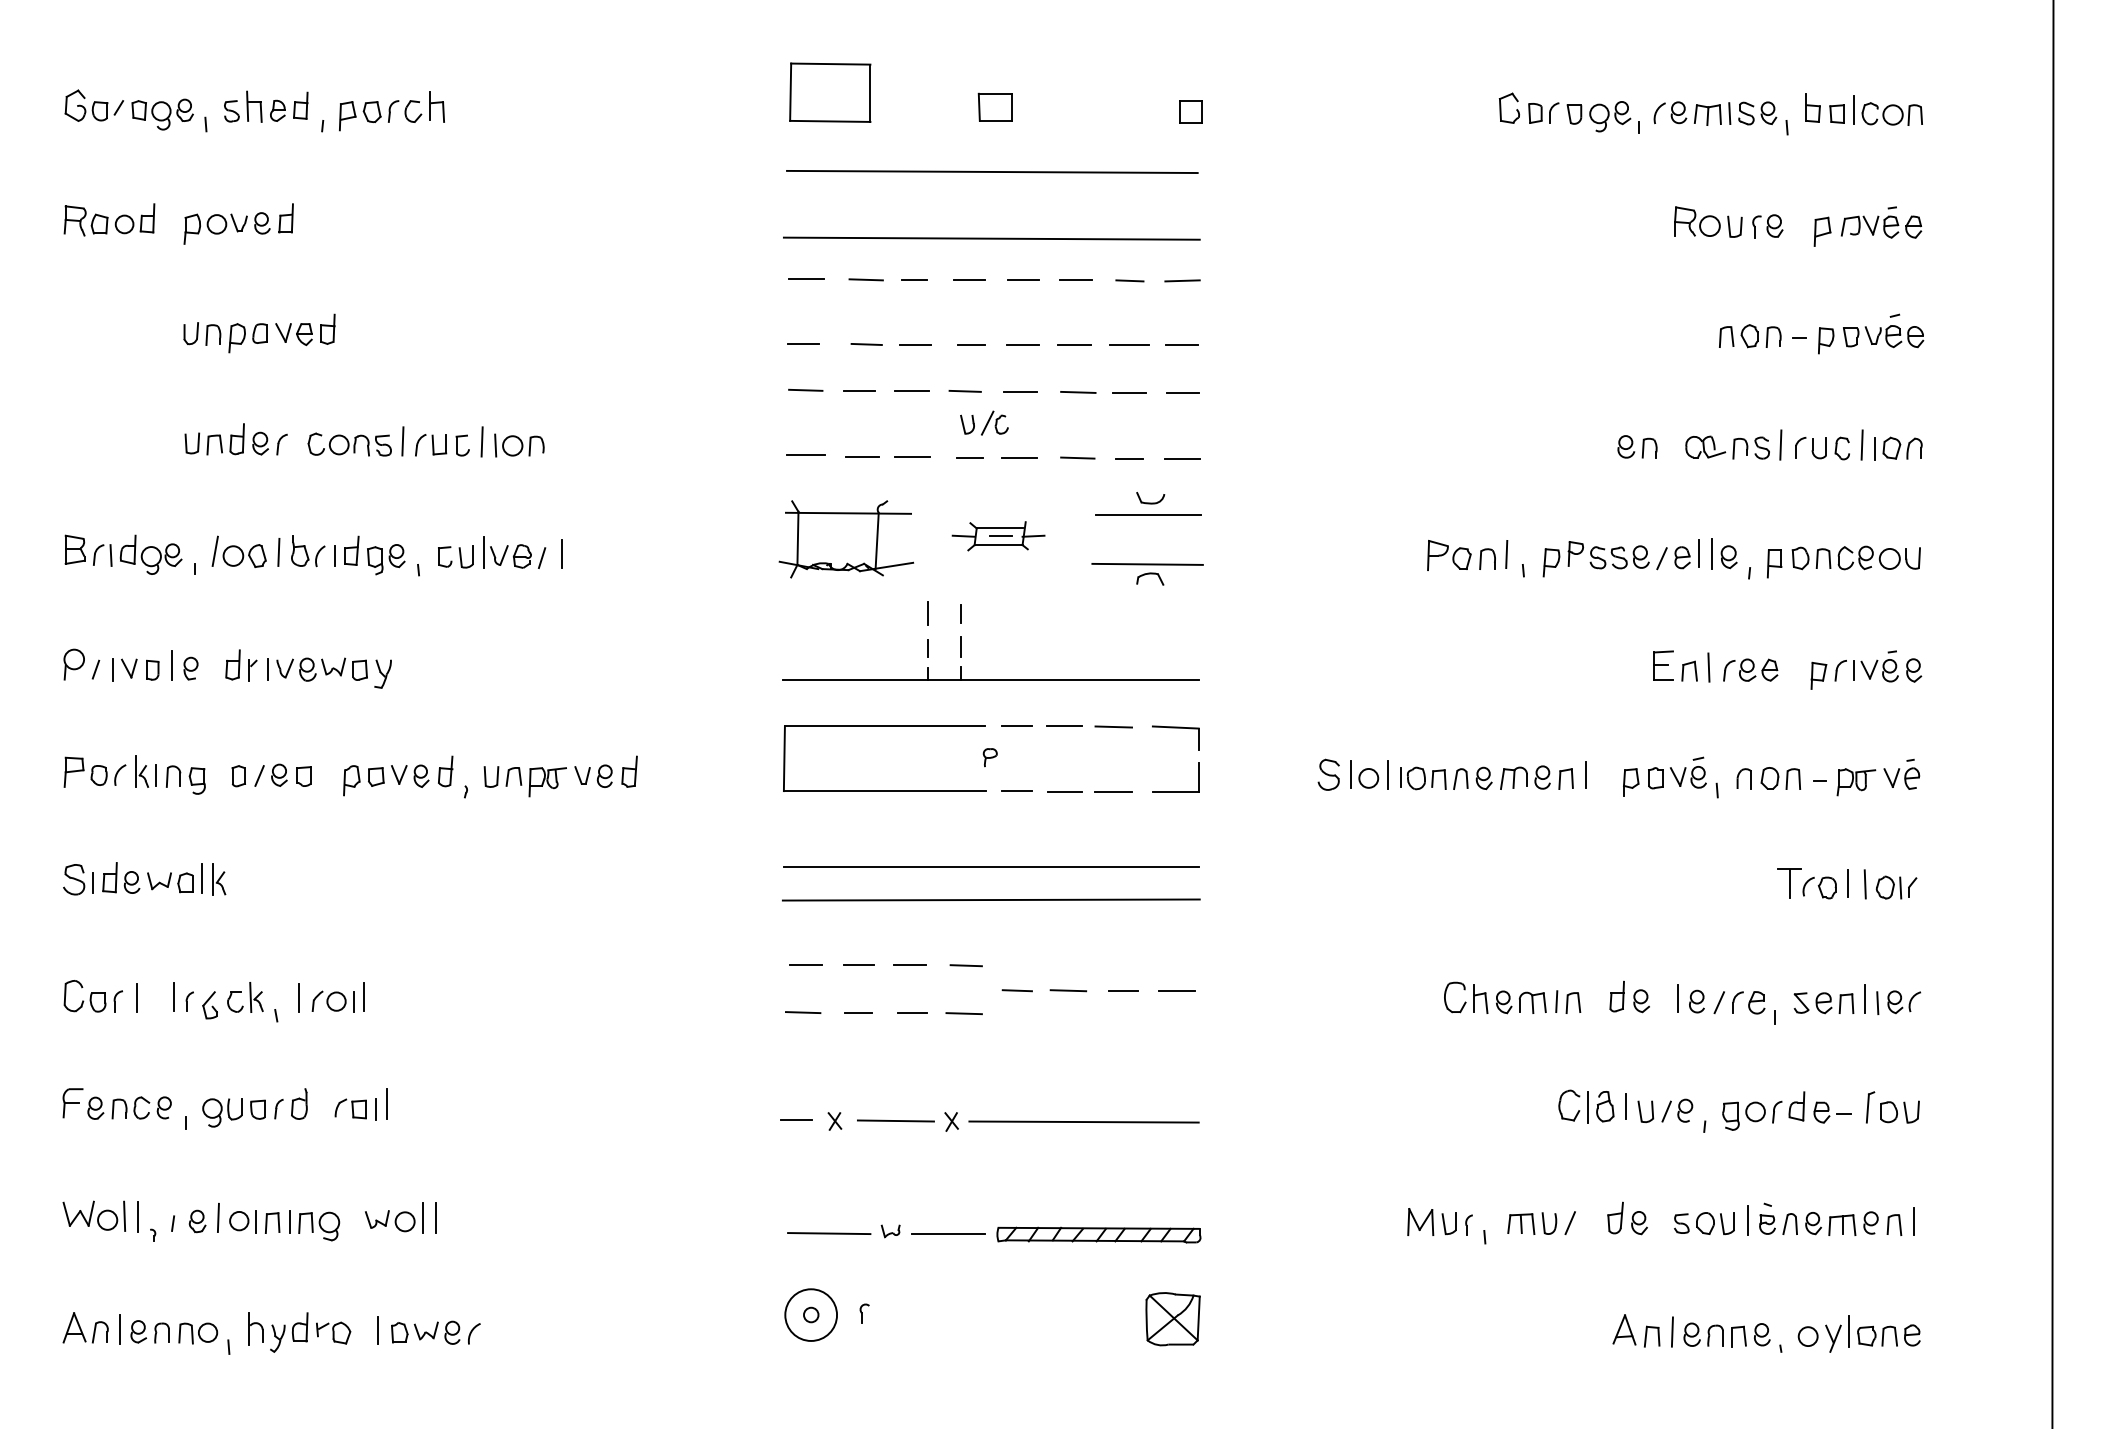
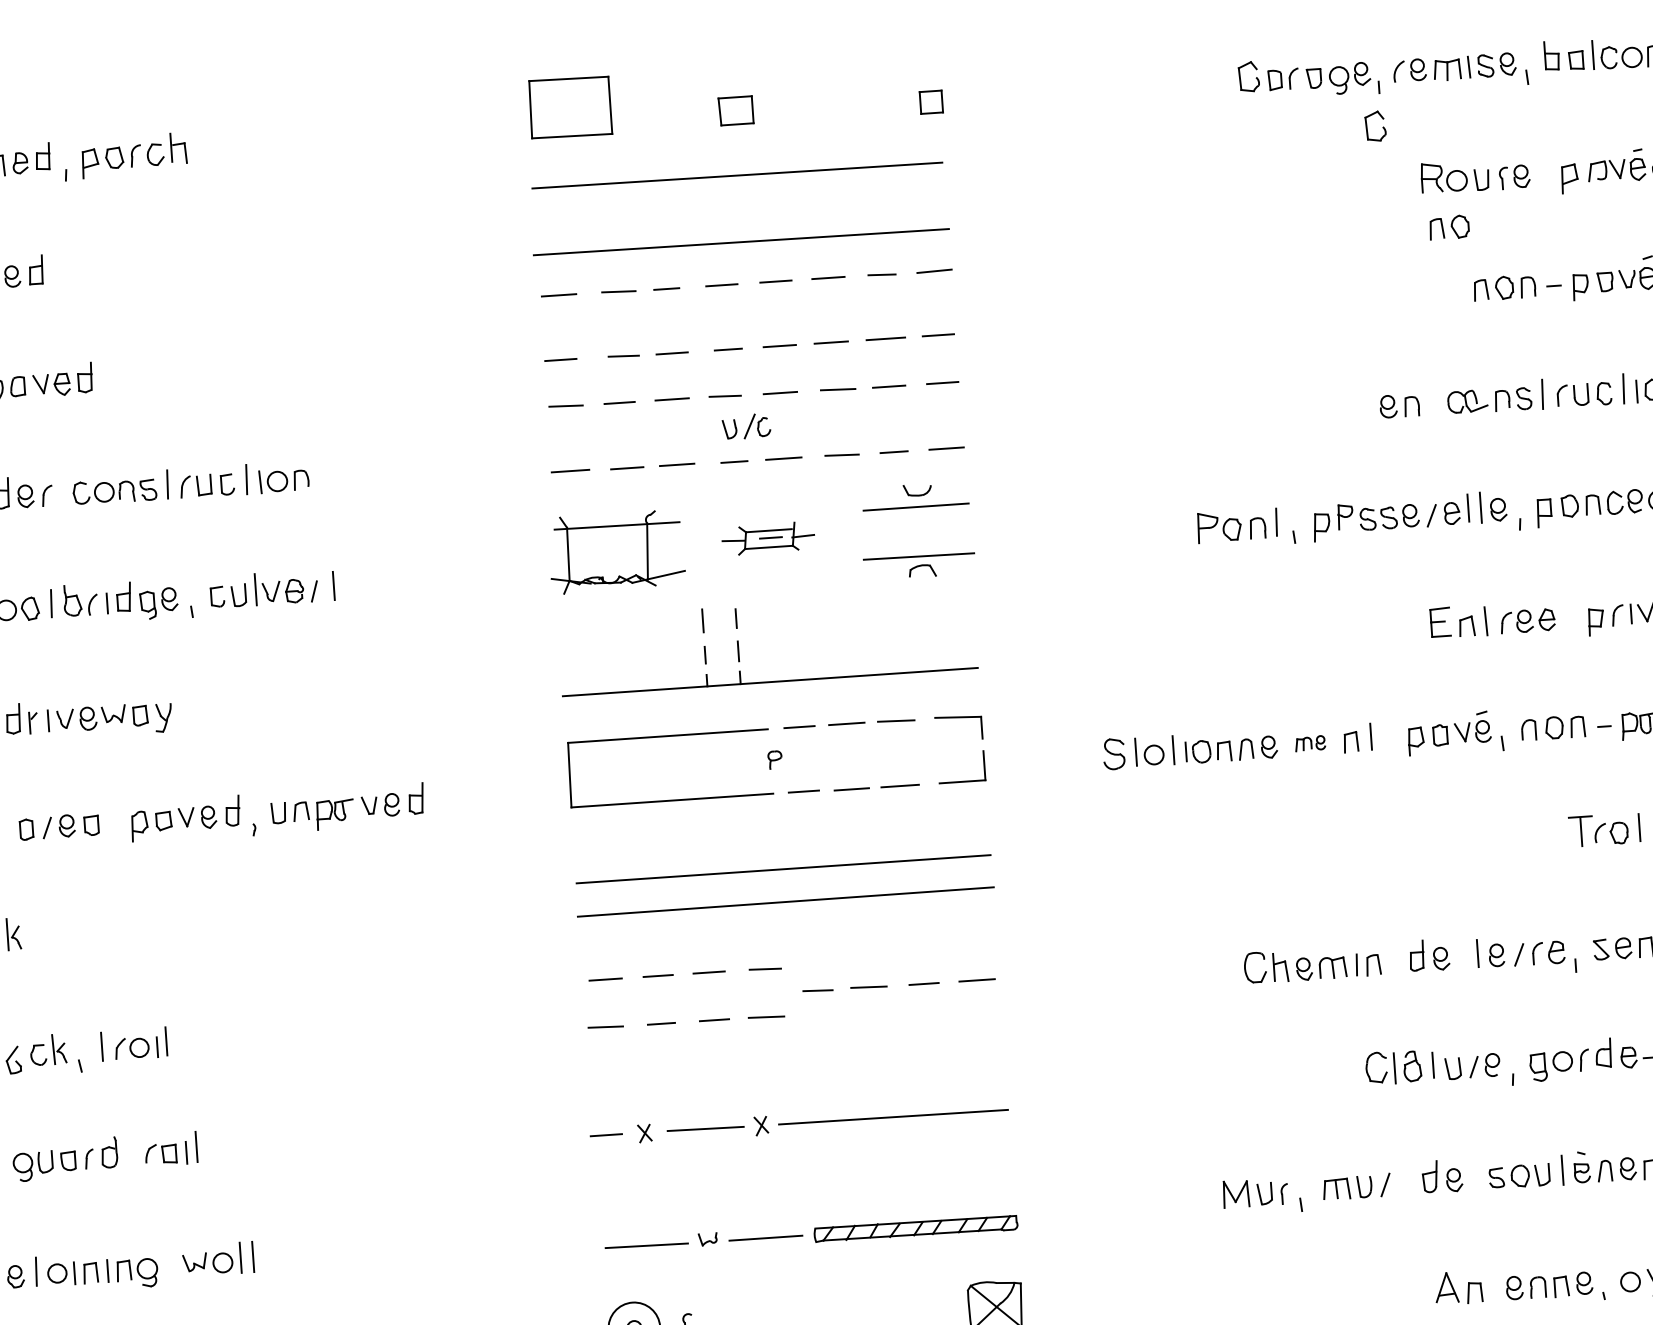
part: (1624, 165) -> (1367, 126), added
part: (1698, 272) -> (1448, 227), added
part: (1525, 777) -> (1310, 743), size x0.6
line: (1671, 1331) -> (1493, 1286), removed

